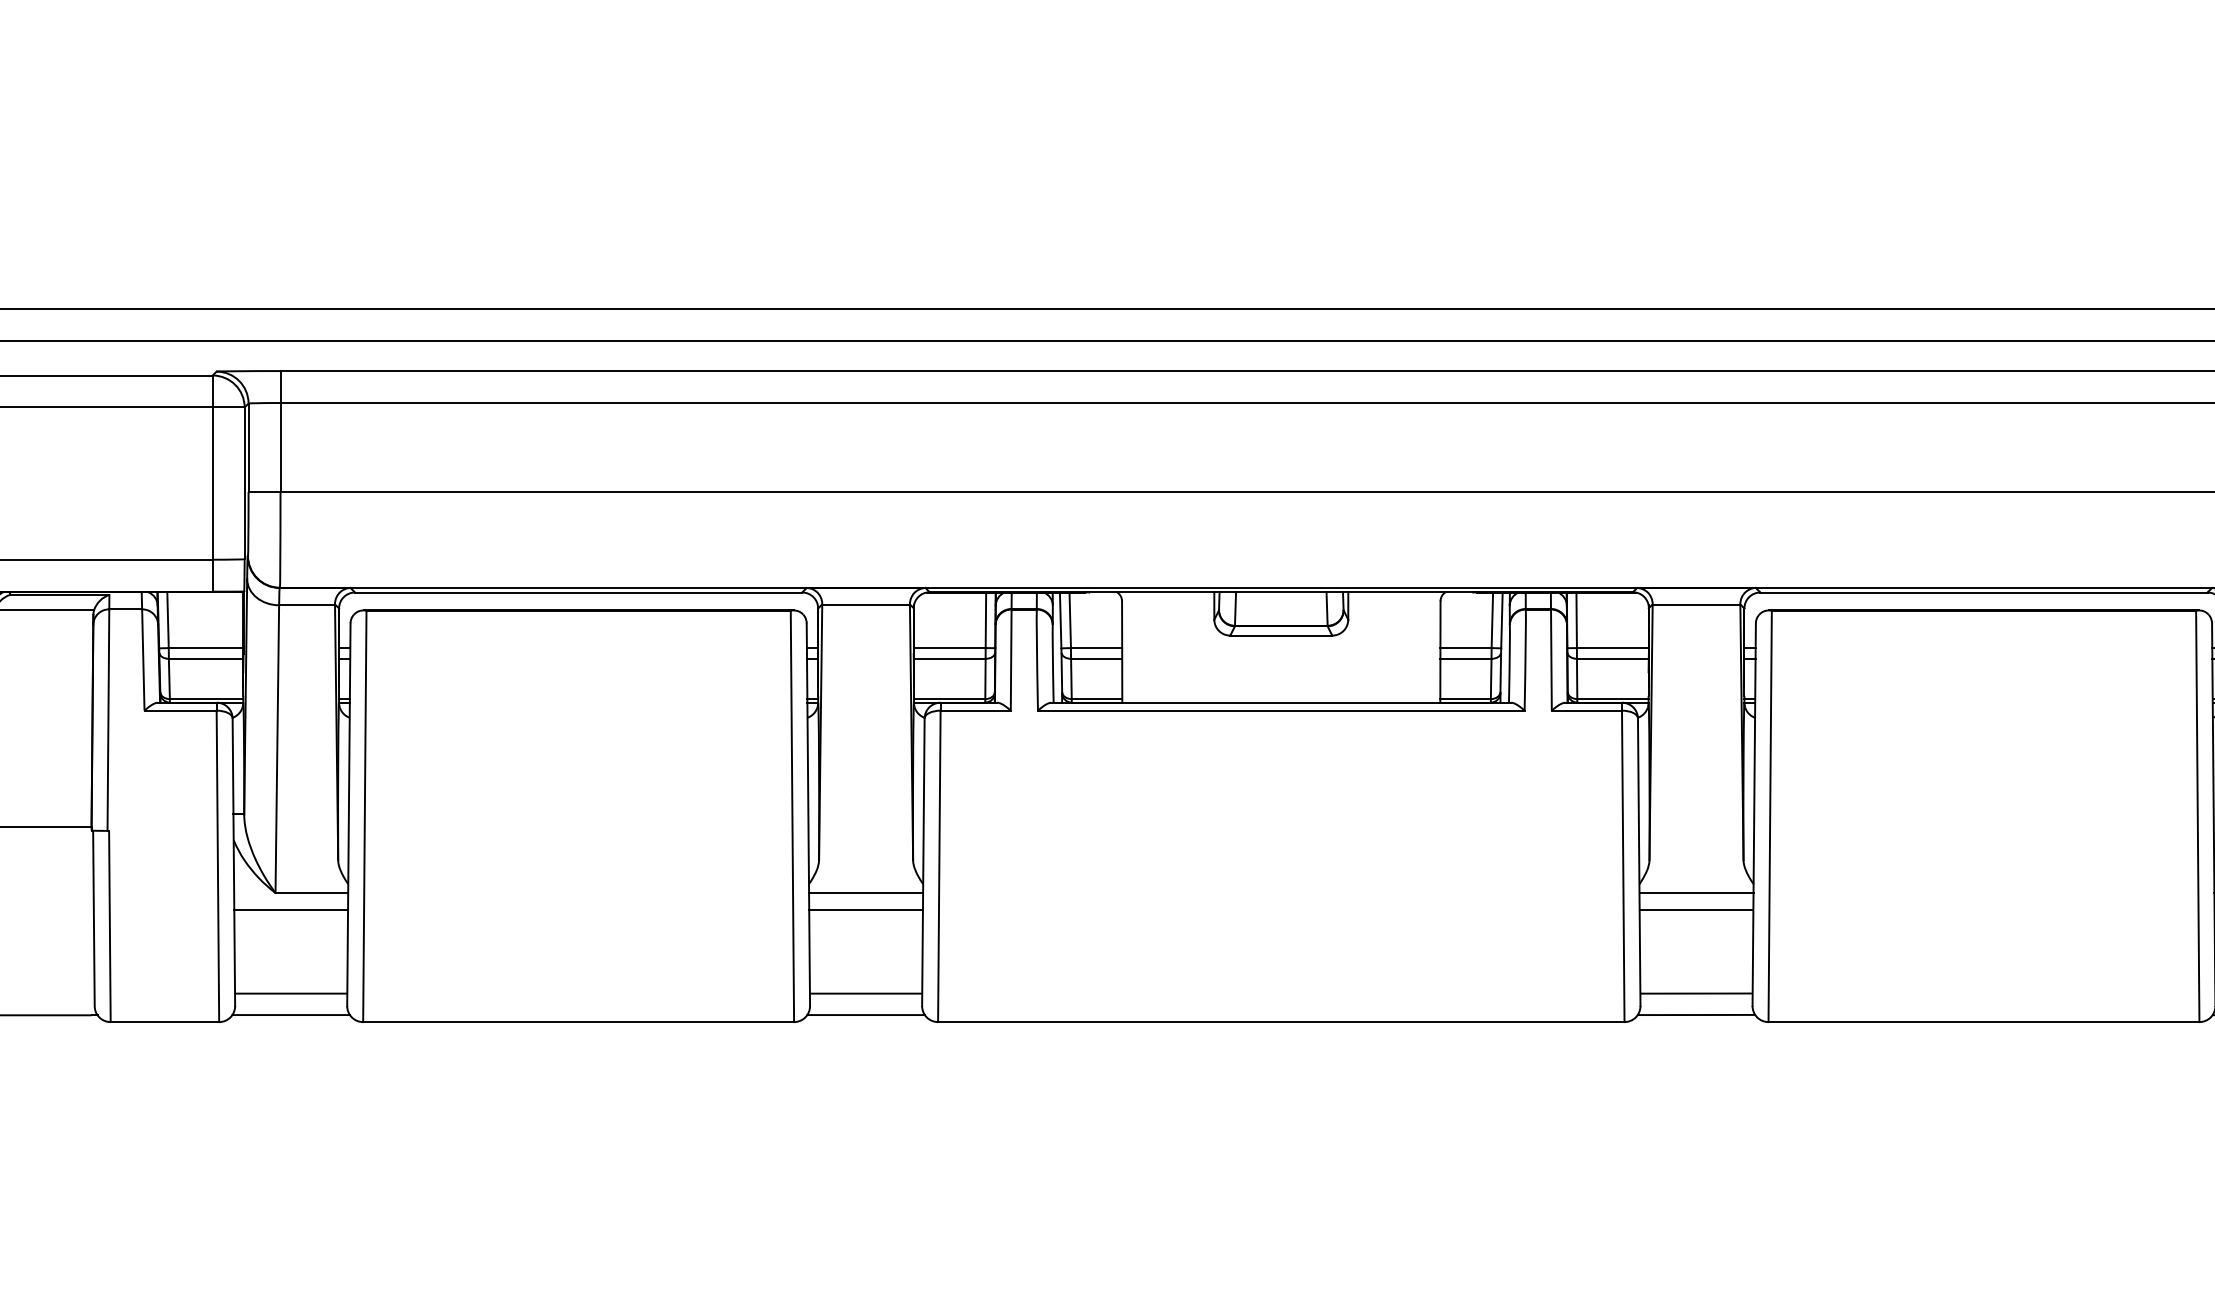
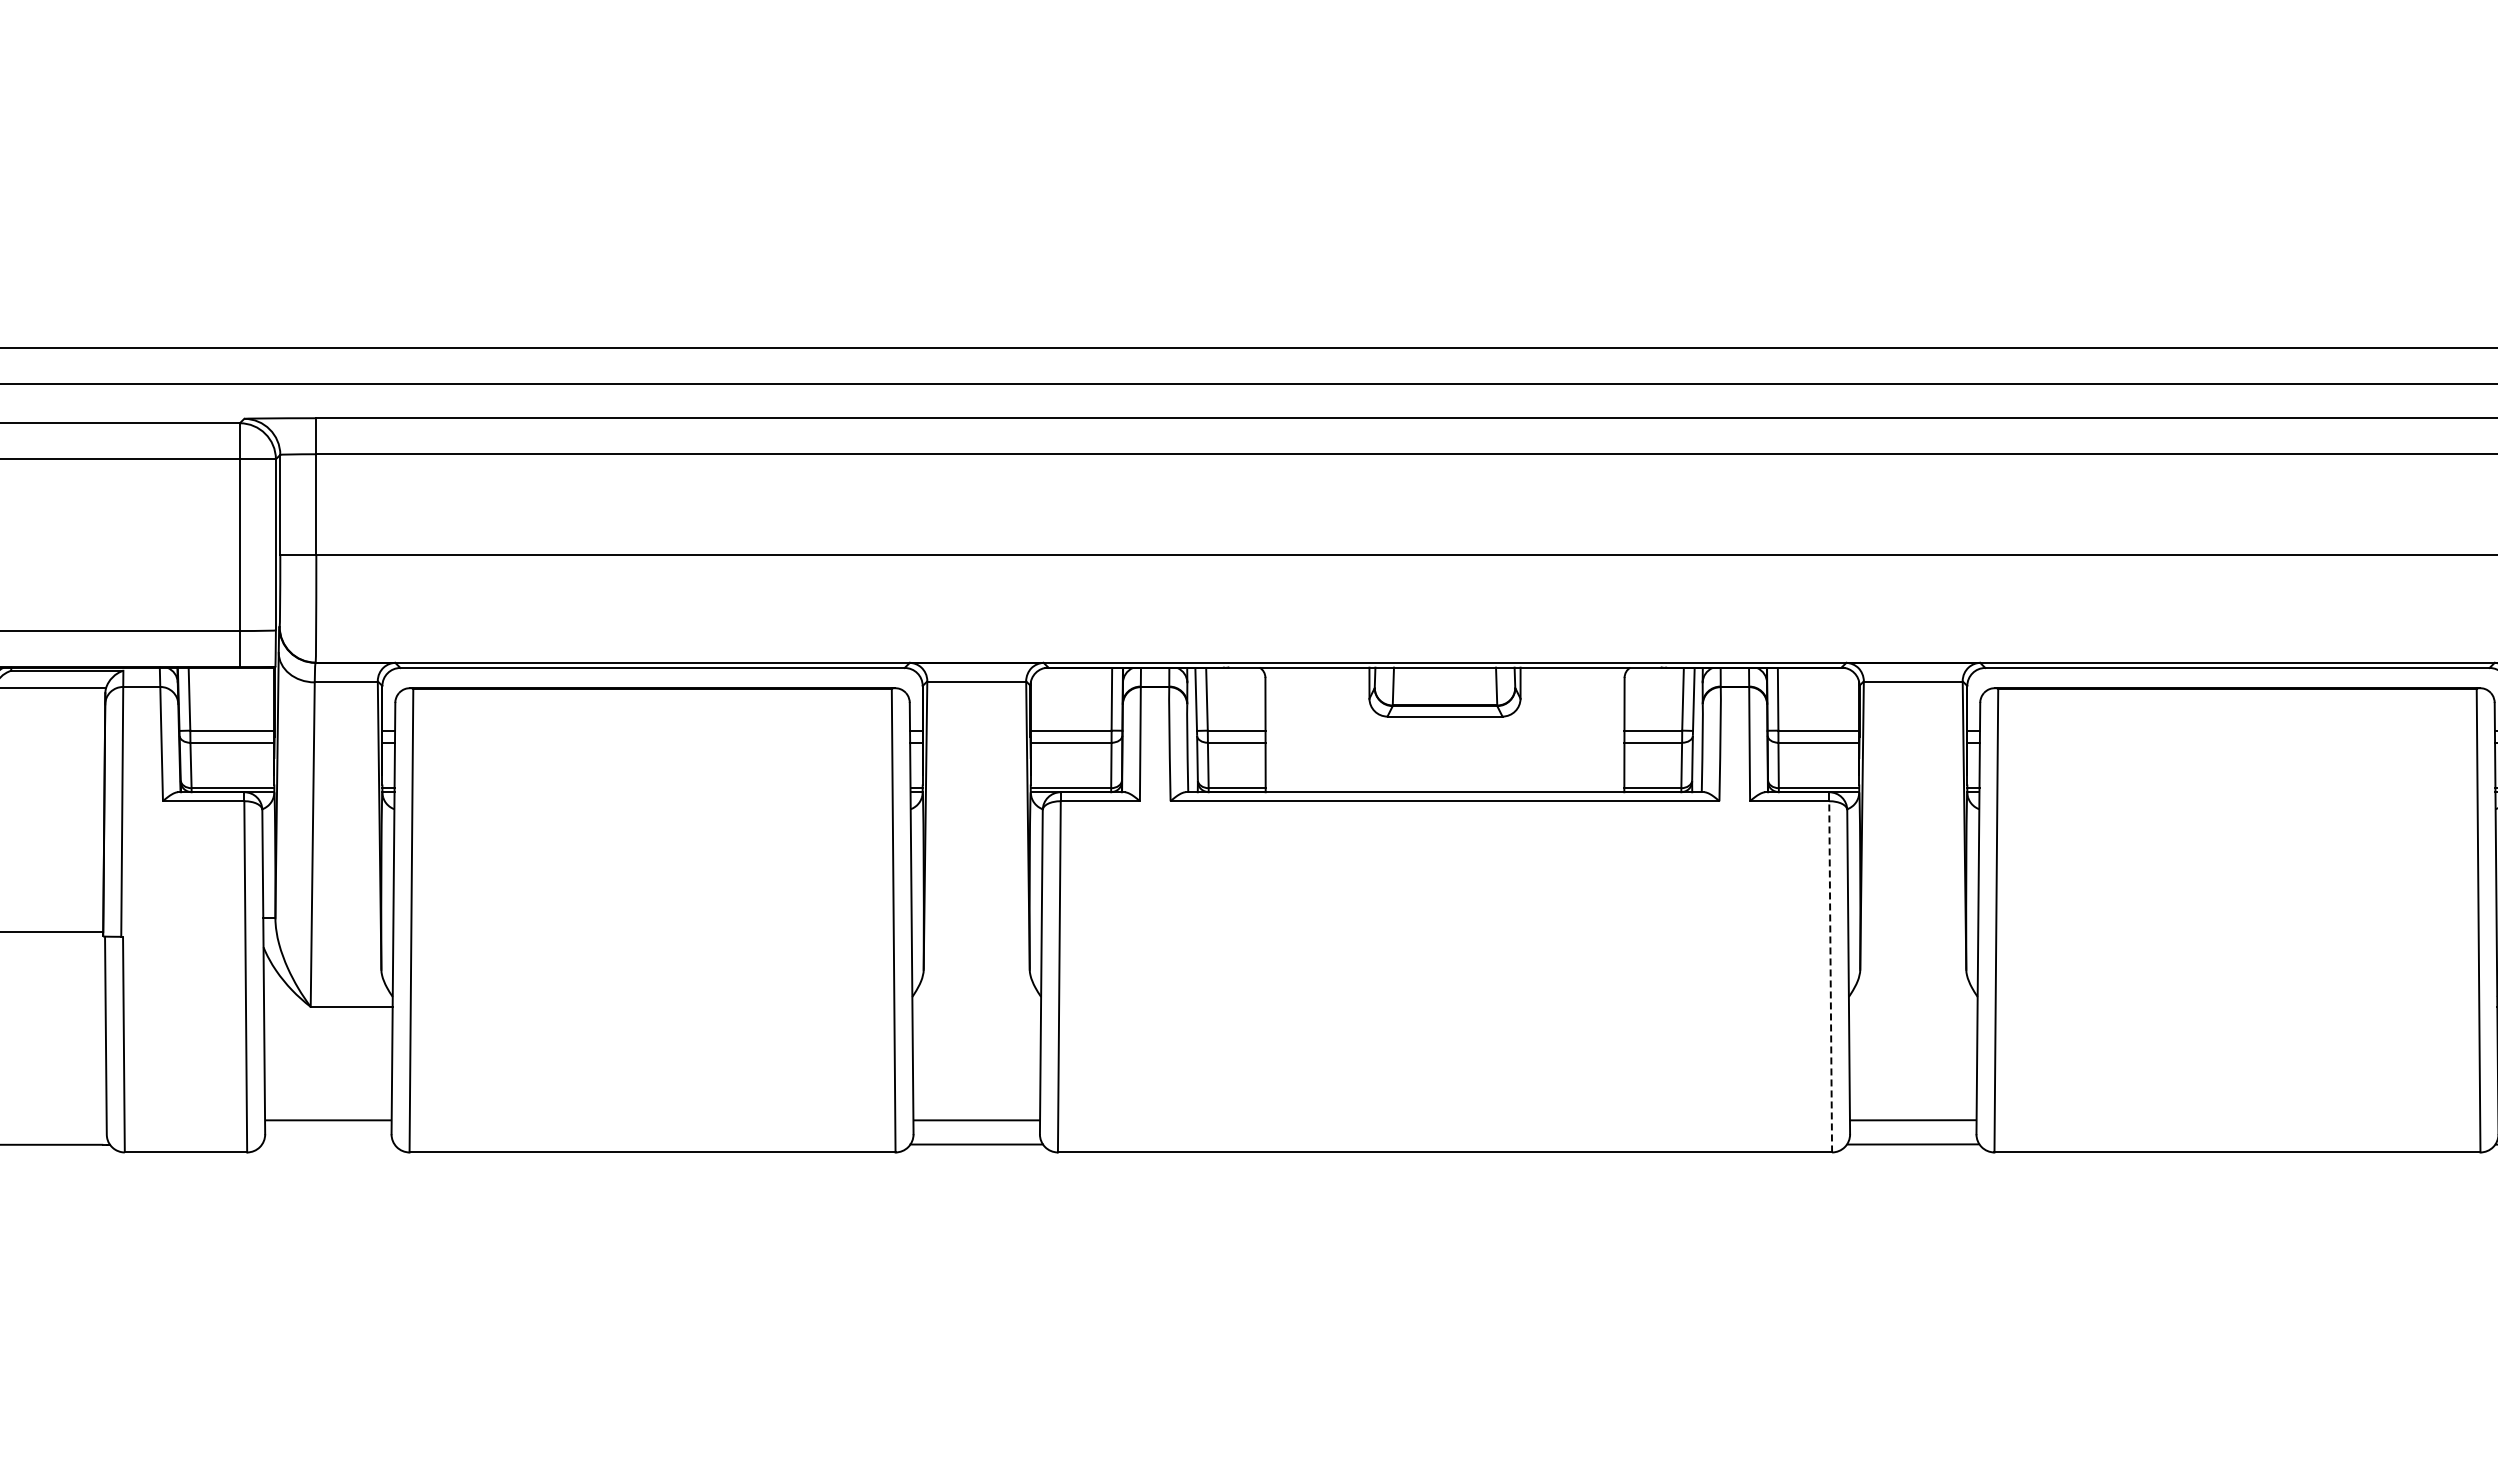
line: (1623, 866) -> (1830, 976), solid -> dashed
line: (865, 892) -> (976, 1006), removed
line: (1695, 892) -> (1912, 1006), removed
line: (291, 910) -> (328, 1026), removed
line: (865, 910) -> (976, 1026), removed
line: (1696, 910) -> (1913, 1026), removed
line: (291, 1015) -> (328, 1144), removed

